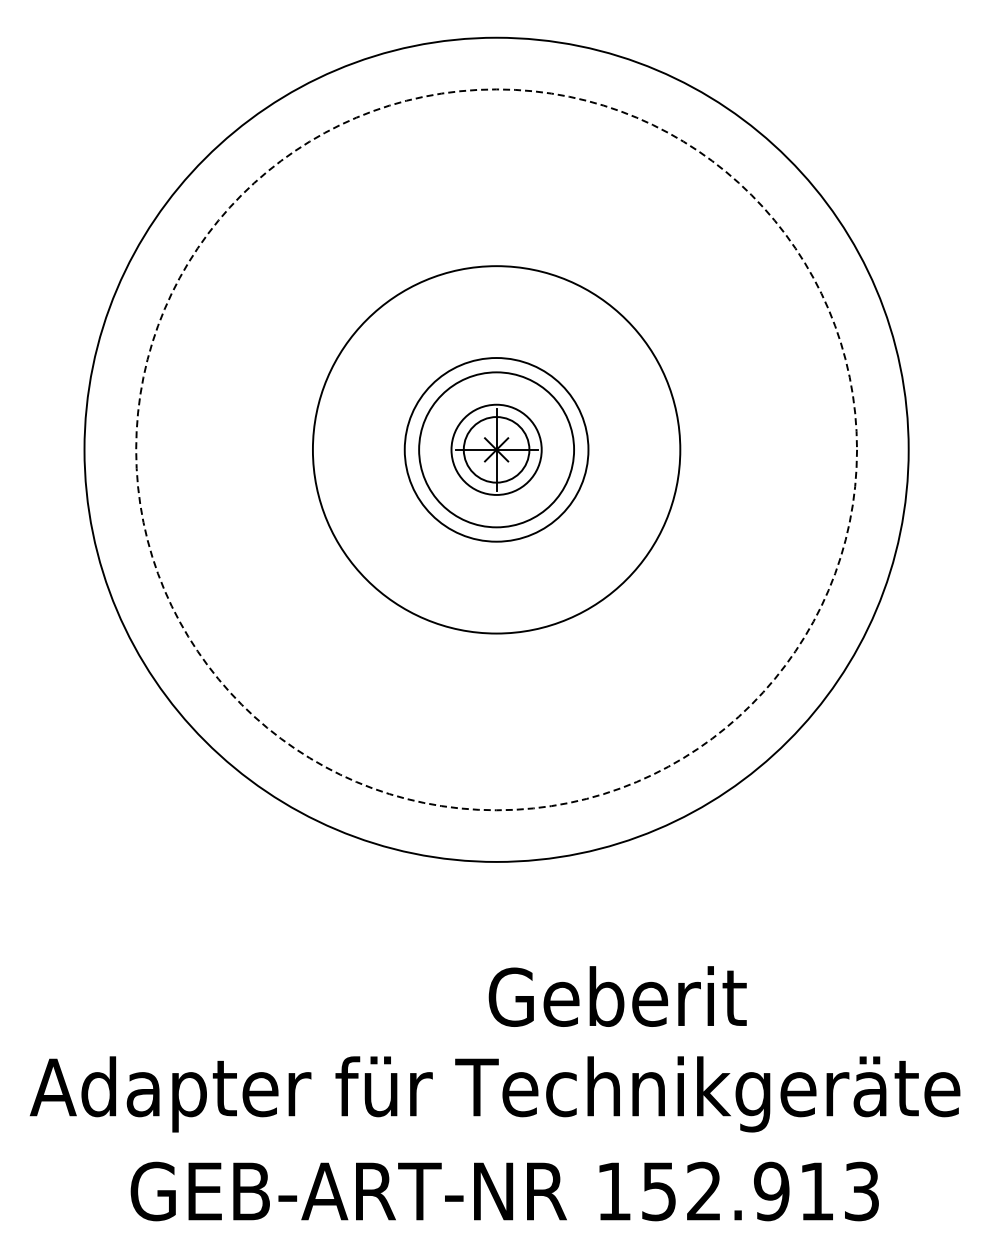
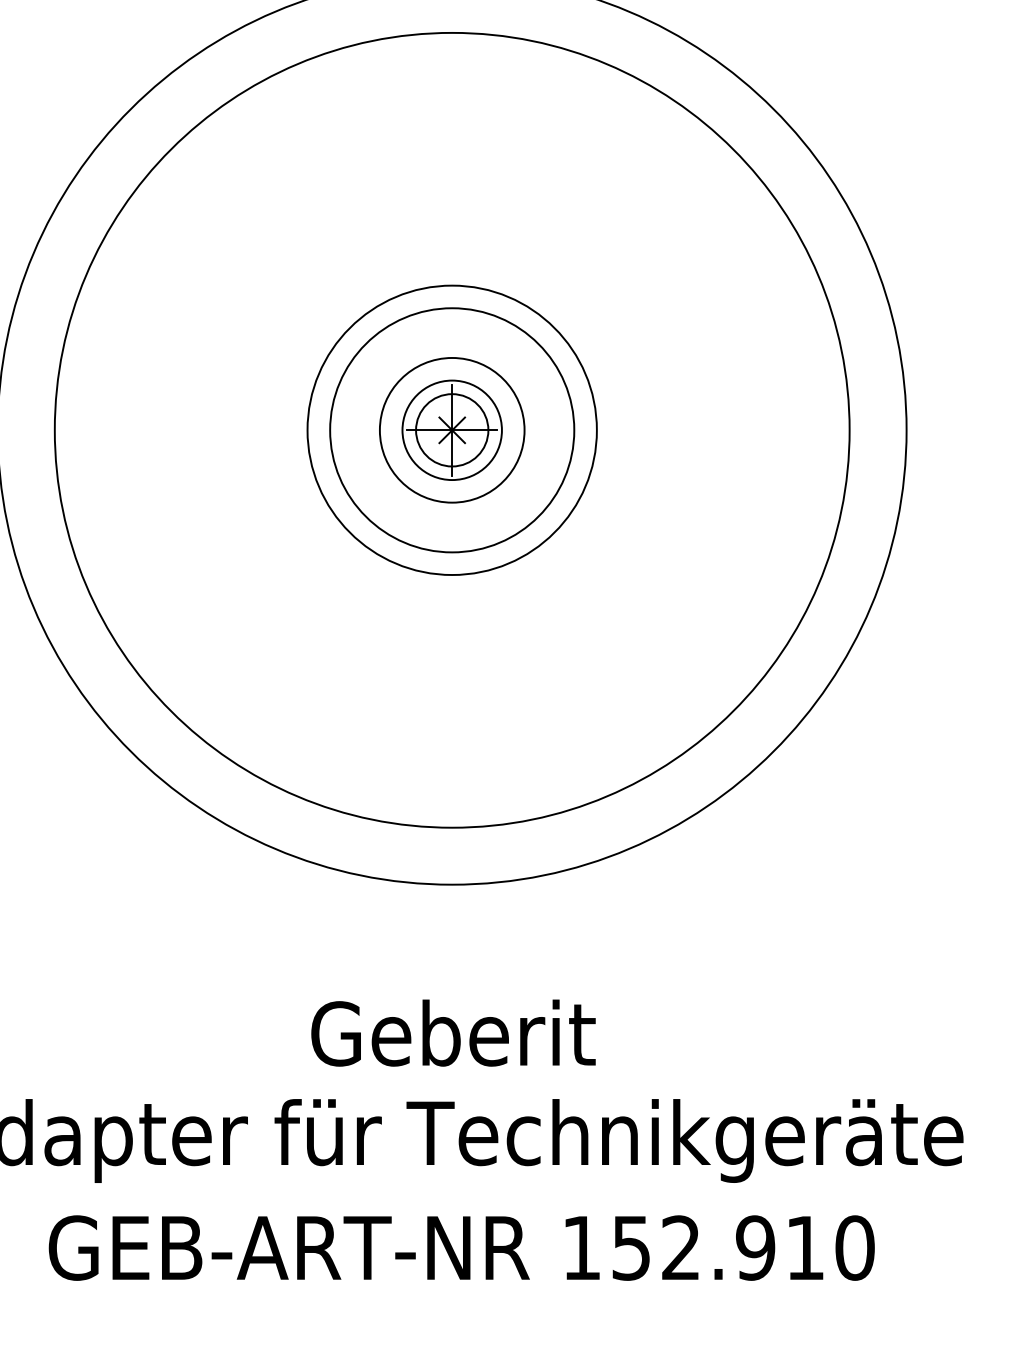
circle: (496, 449) -> (452, 429), dashed -> solid
circle: (496, 449) -> (452, 429), size x0.71
circle: (496, 449) -> (452, 429), size x0.71
circle: (496, 449) -> (452, 429), size x1.43
text: (617, 996) -> (453, 1033), moved
text: (861, 1191) -> (854, 1248), 152.913 -> 152.910

